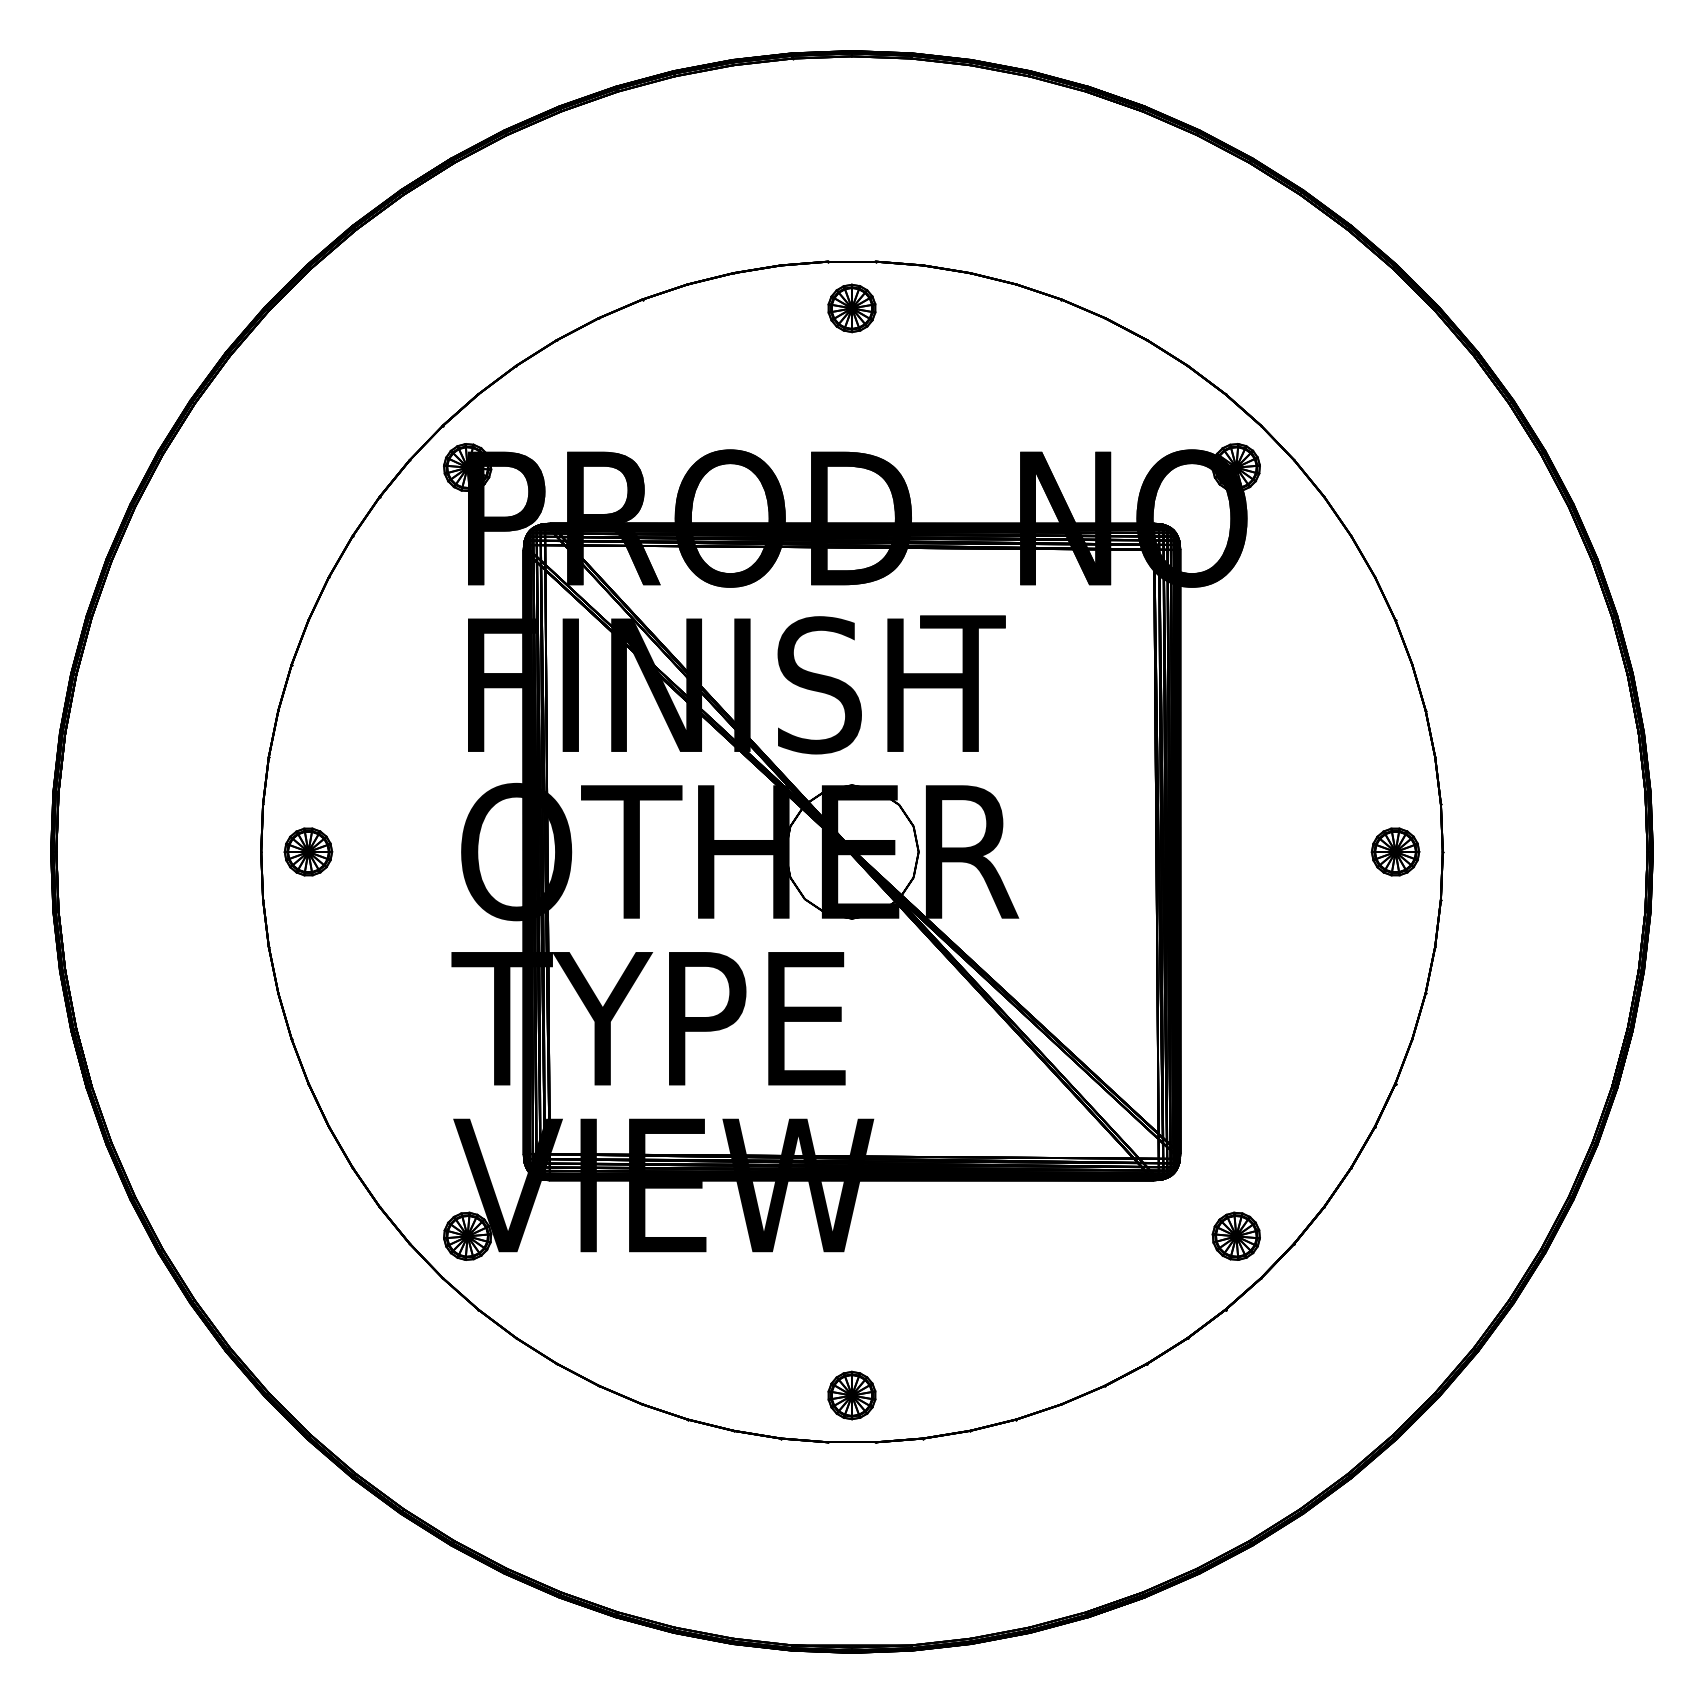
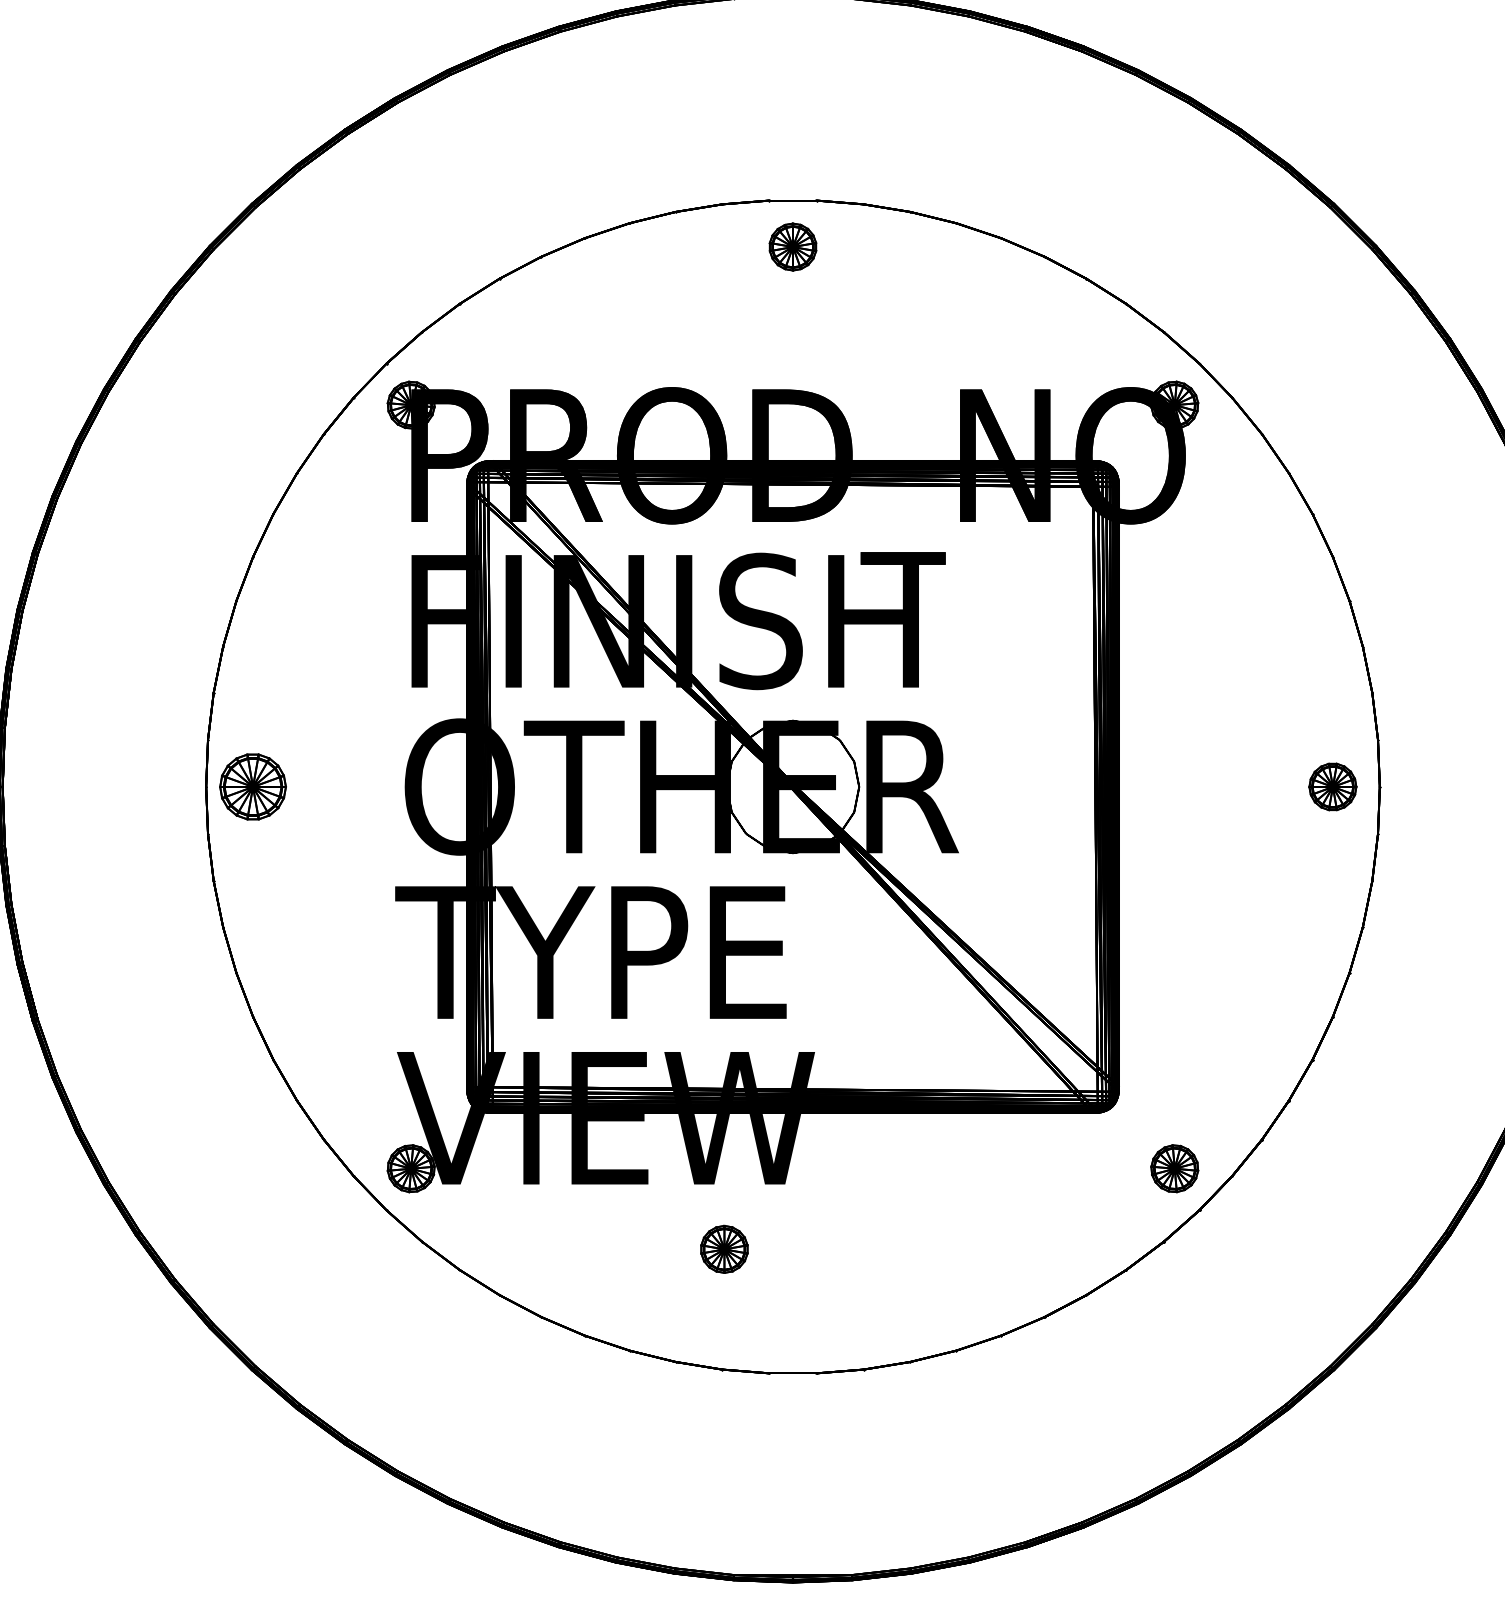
part: (308, 851) -> (253, 786), size x1.4
part: (851, 1395) -> (723, 1249), moved

